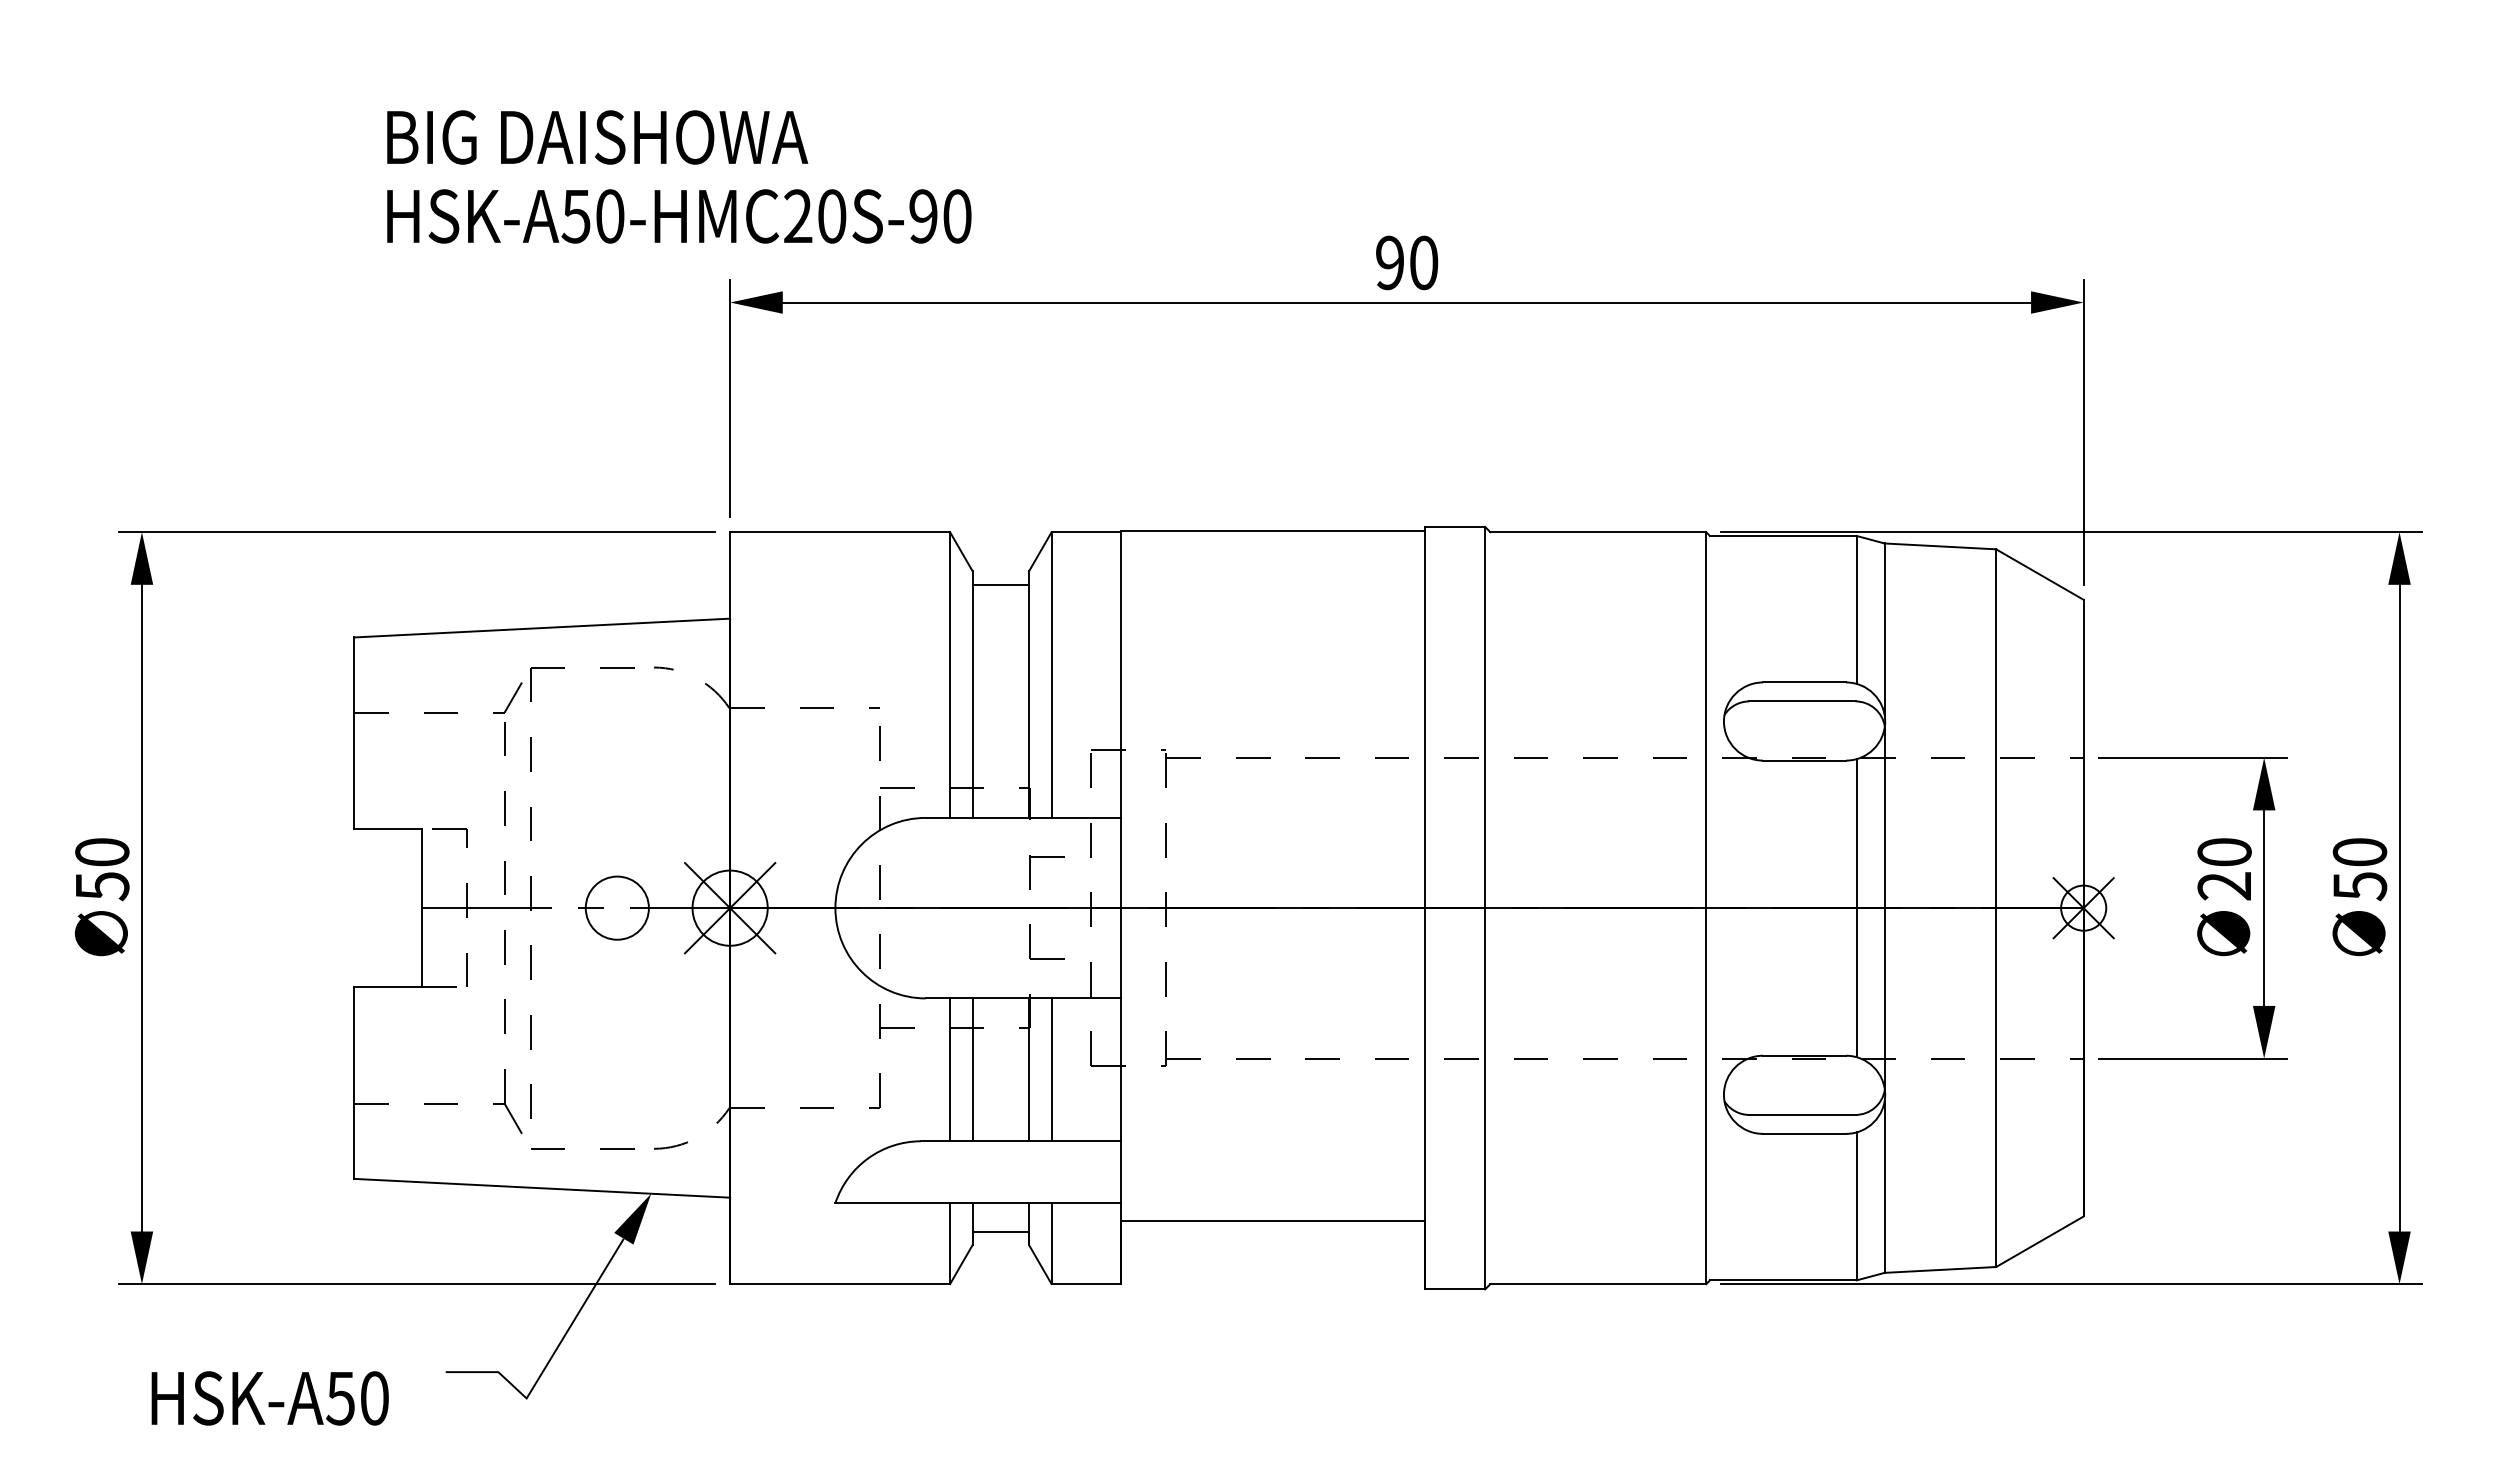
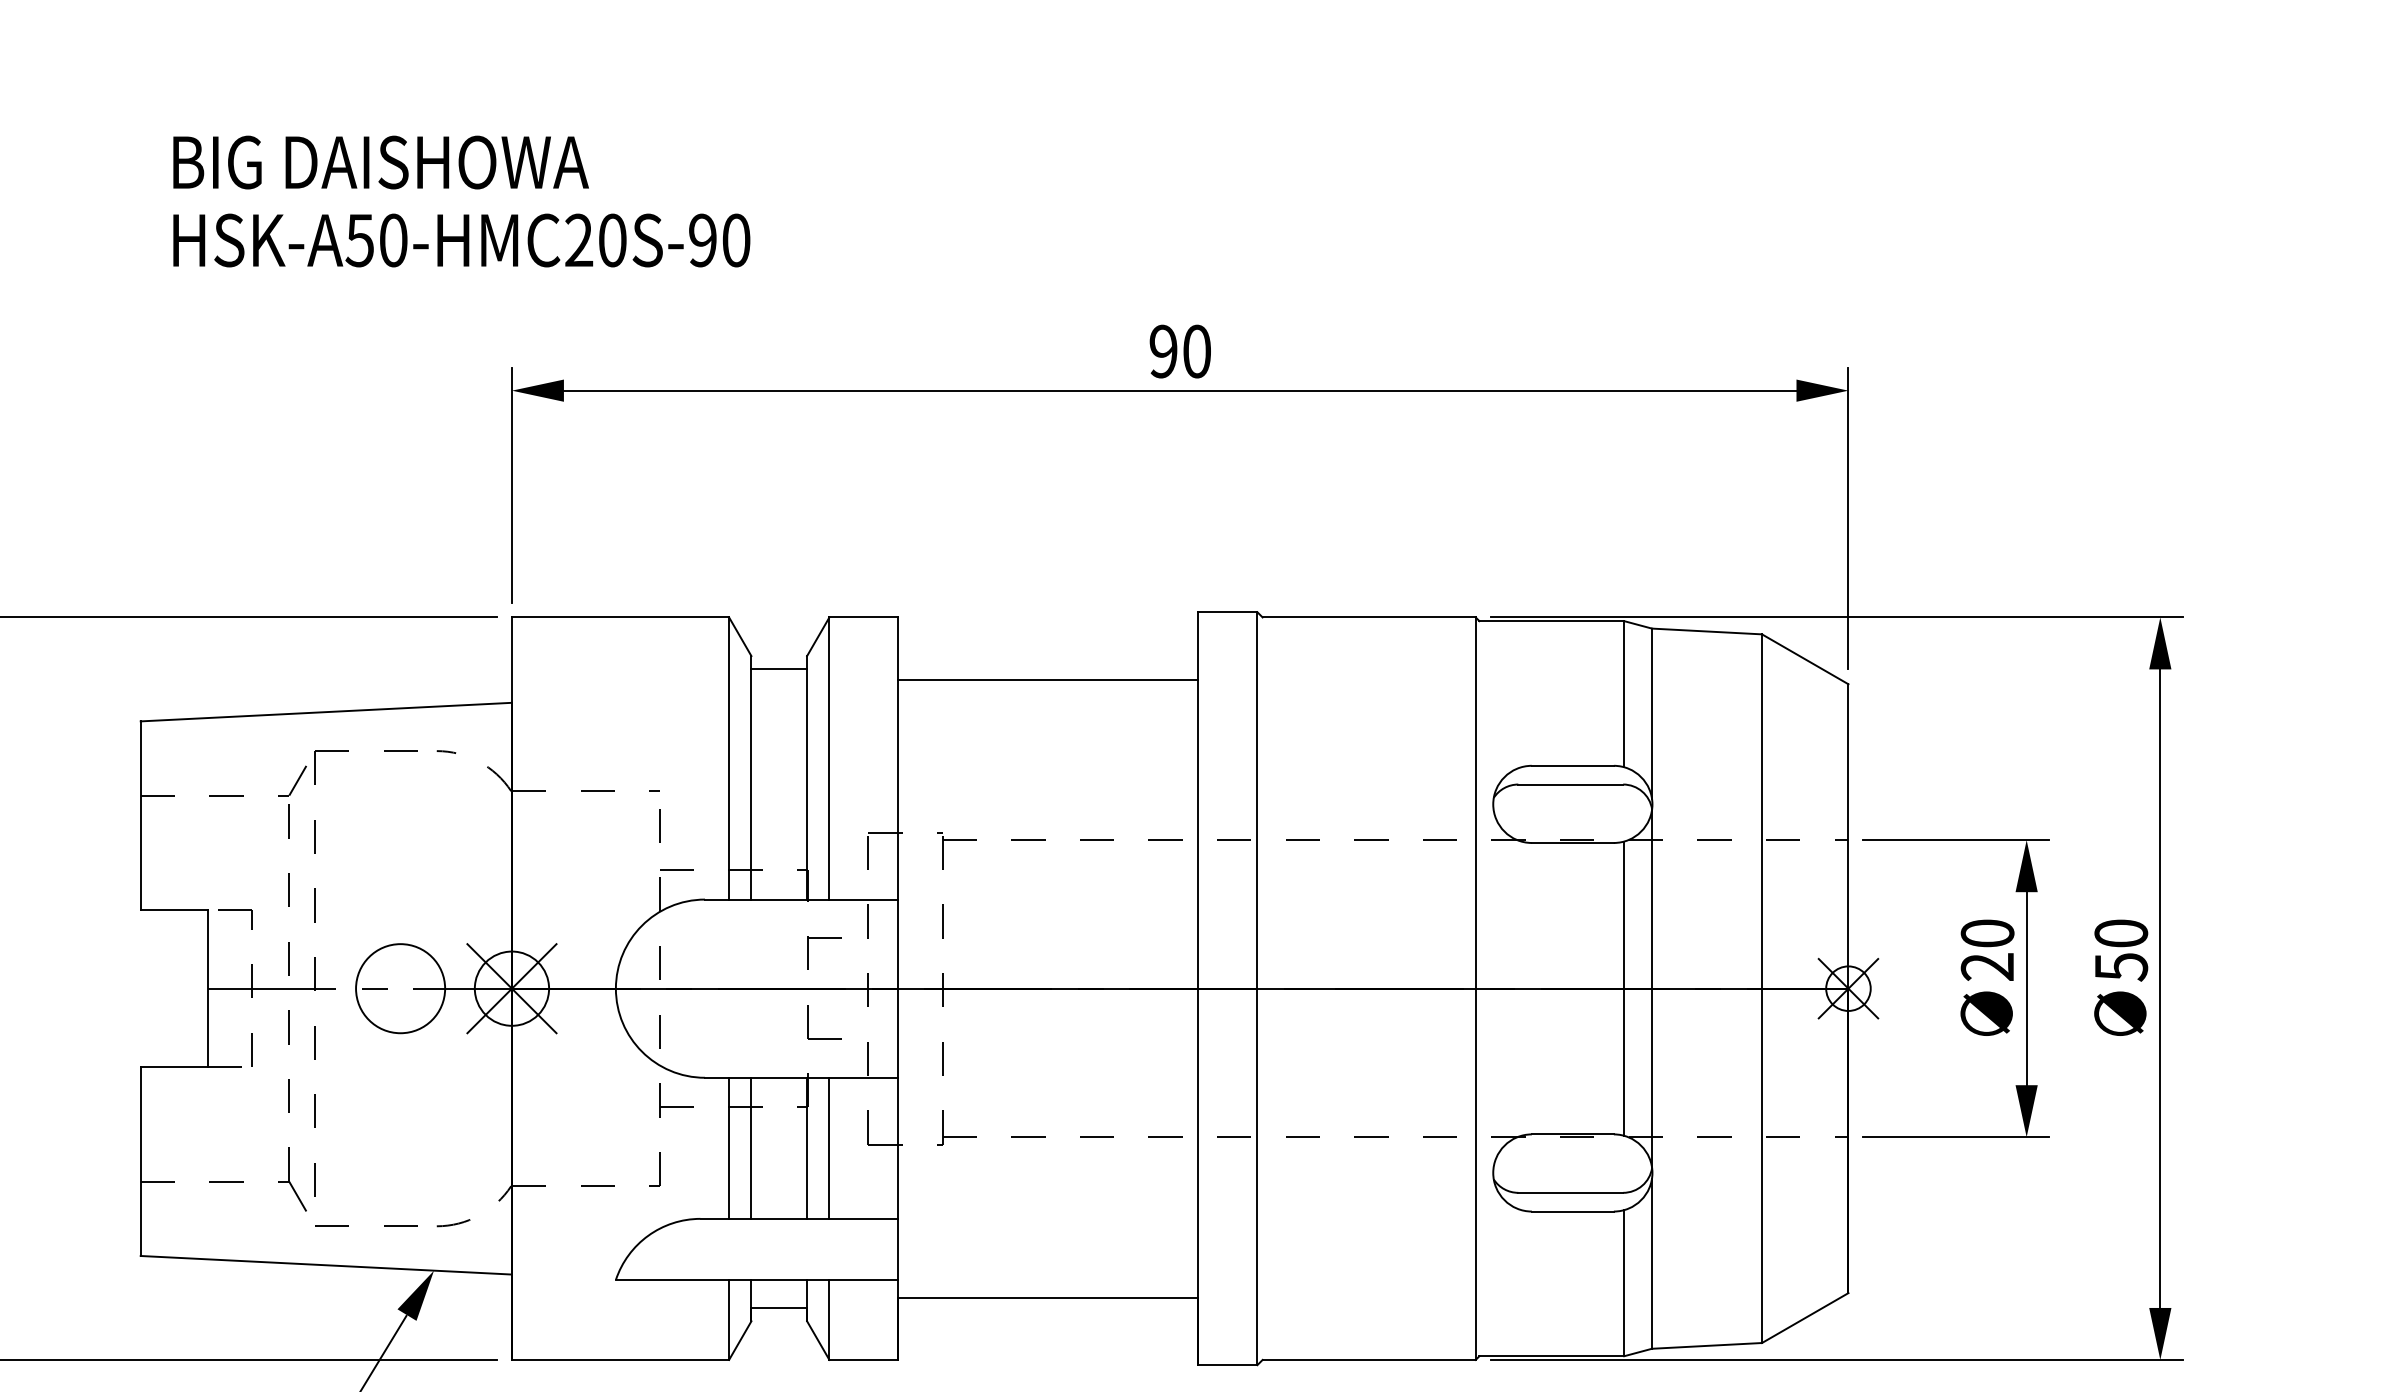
text: (679, 176) -> (461, 201), moved
line: (1272, 531) -> (1047, 679), moved
circle: (617, 908) -> (400, 989), size x1.43

